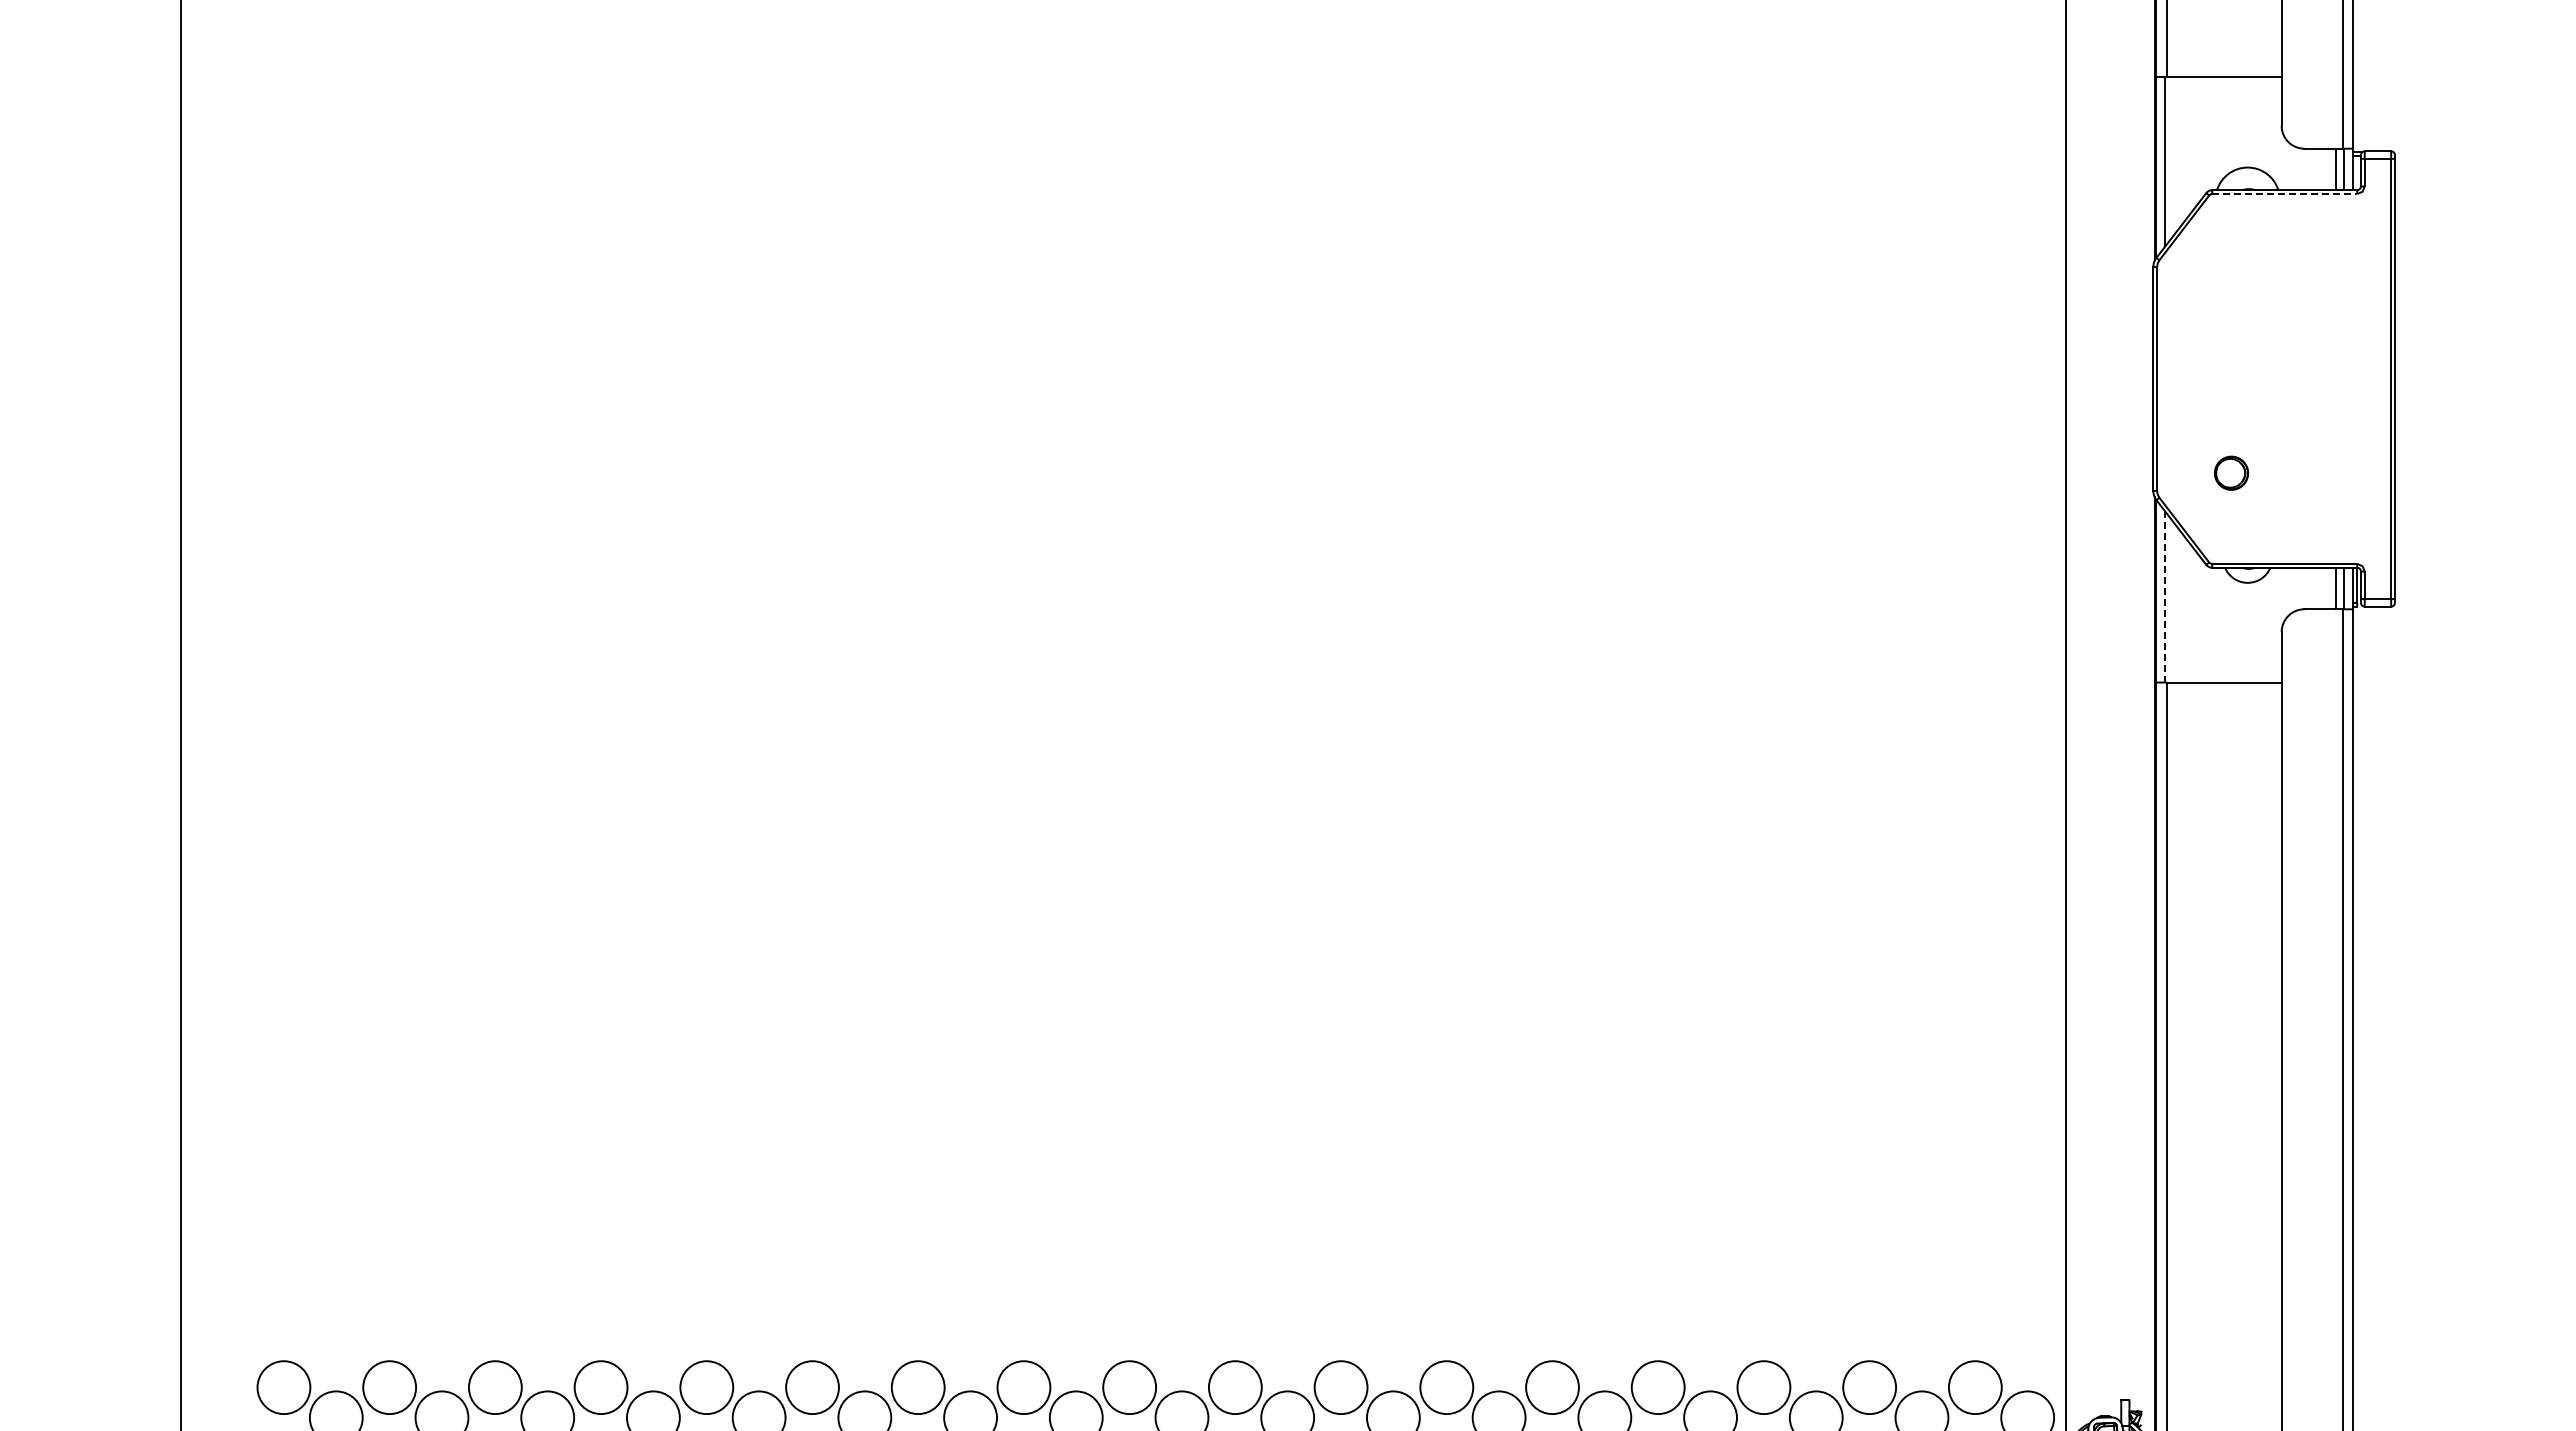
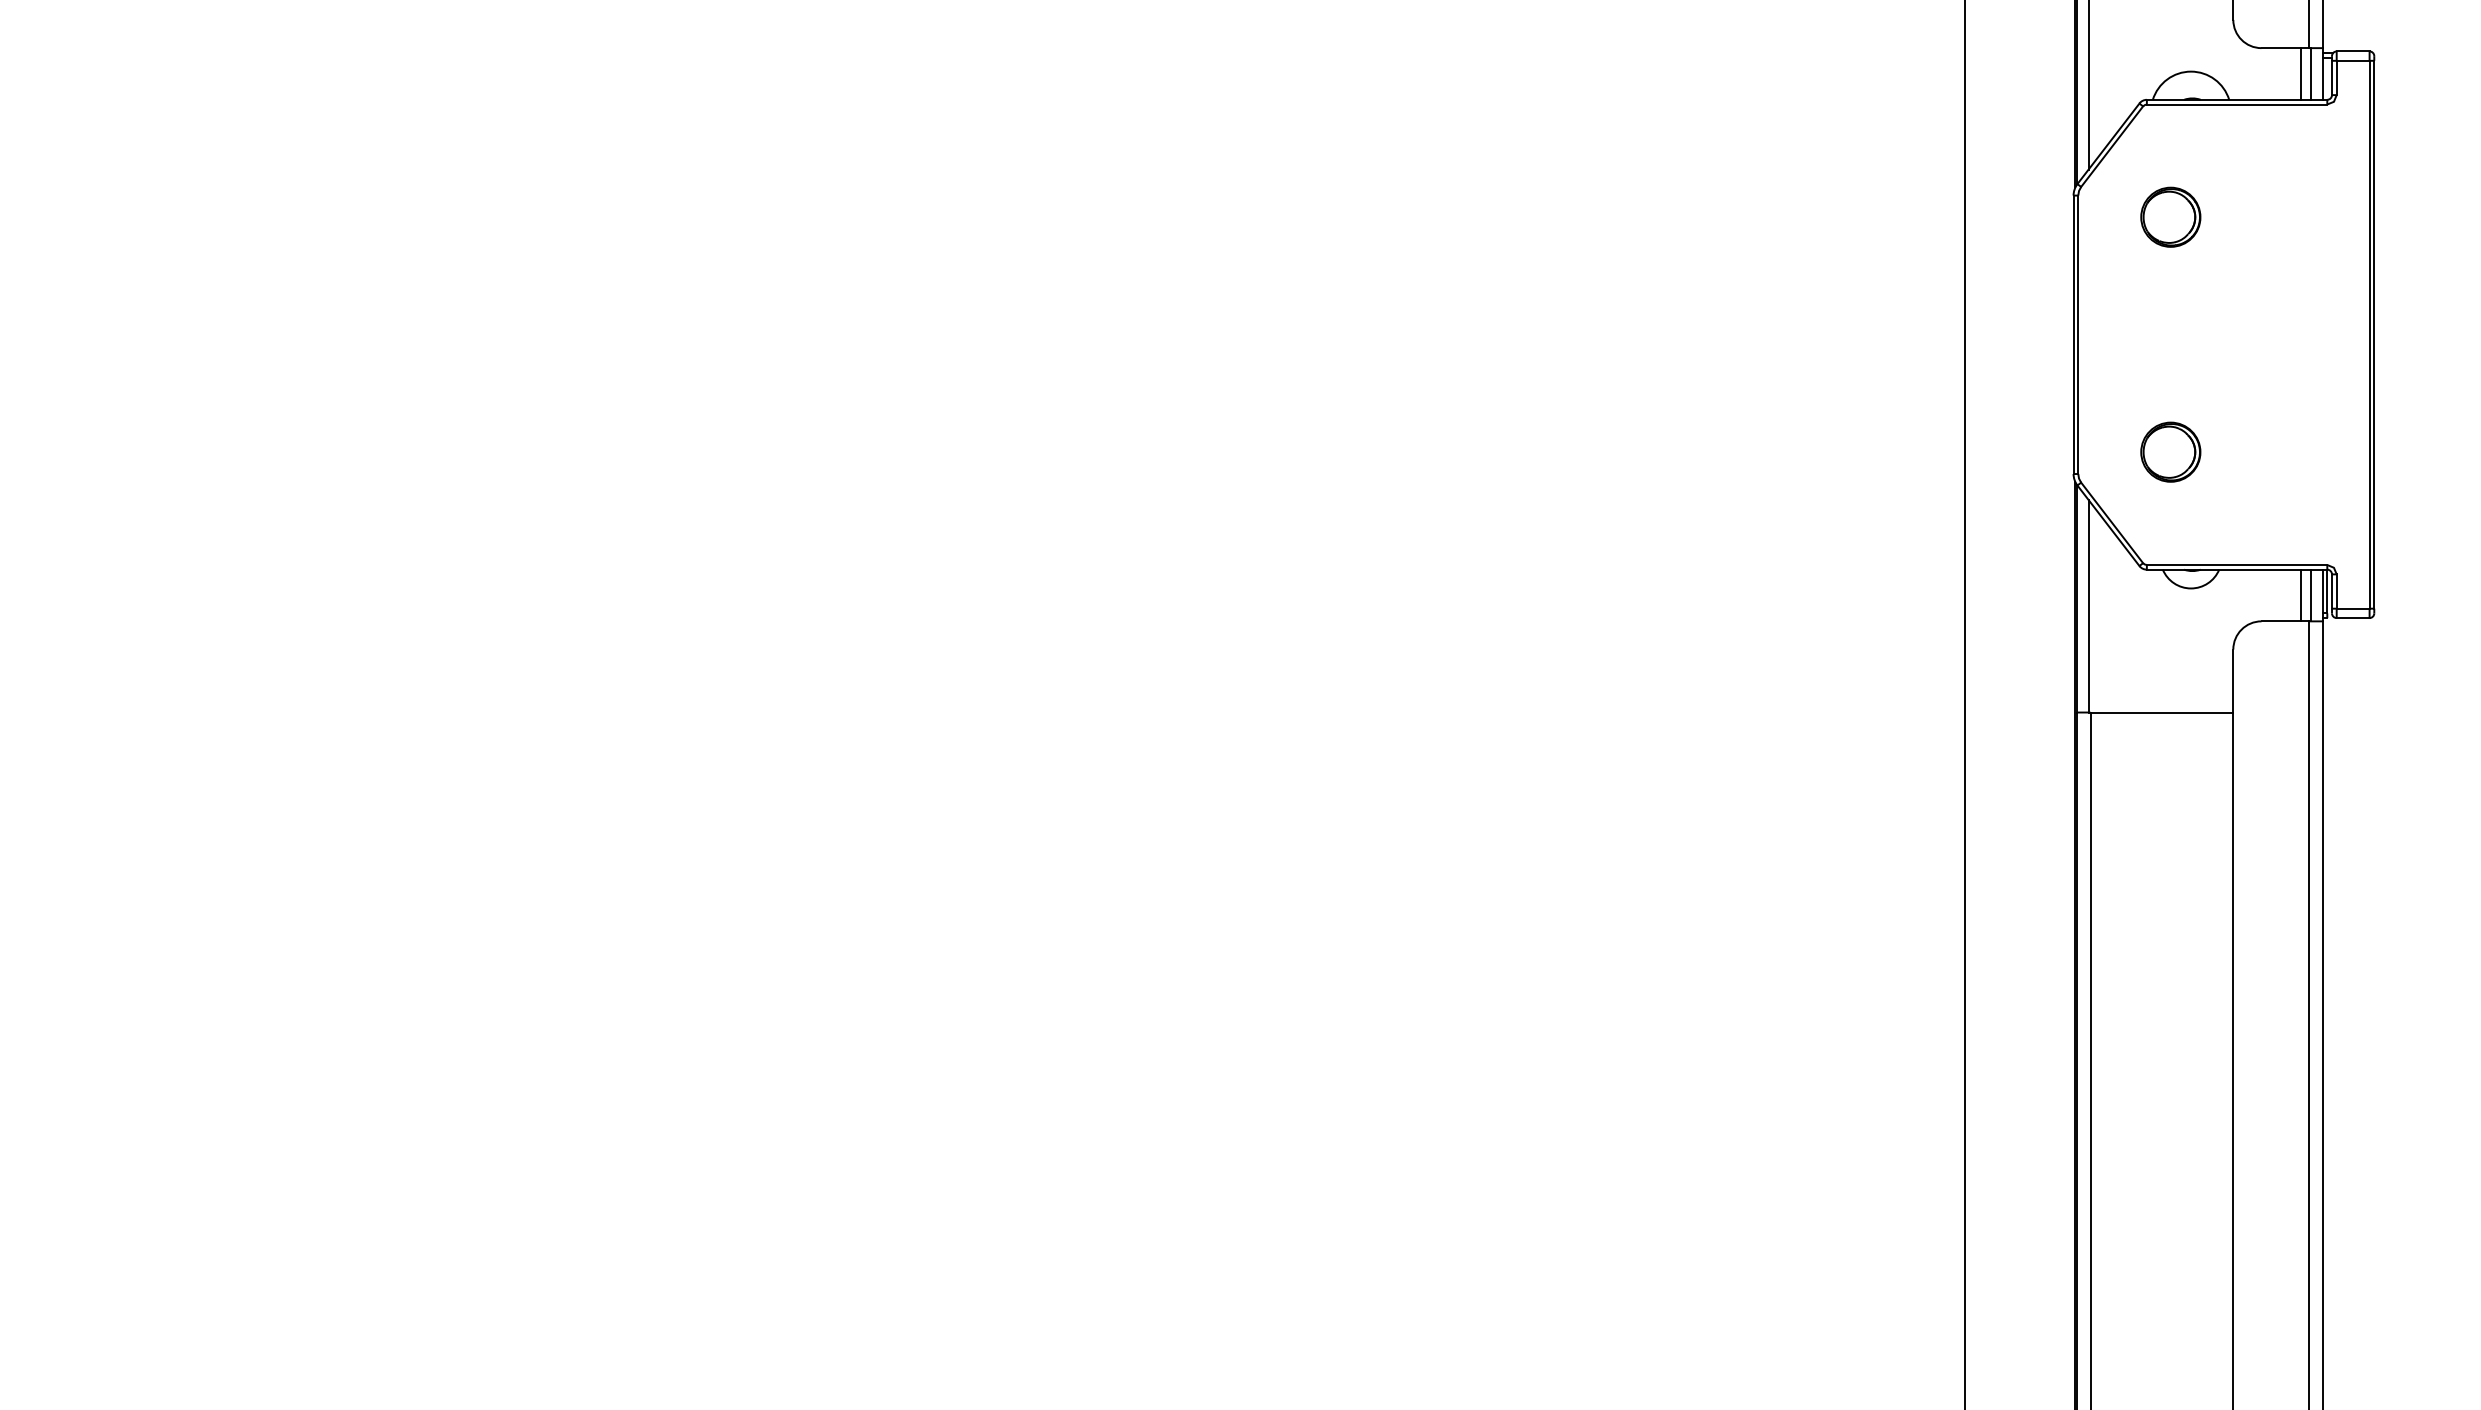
line: (2285, 194) -> (2238, 105), dashed -> solid
part: (2231, 284) -> (2170, 217), added
part: (2231, 472) -> (2170, 451), size x1.43
line: (2165, 596) -> (2088, 605), dashed -> solid

